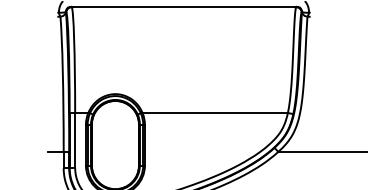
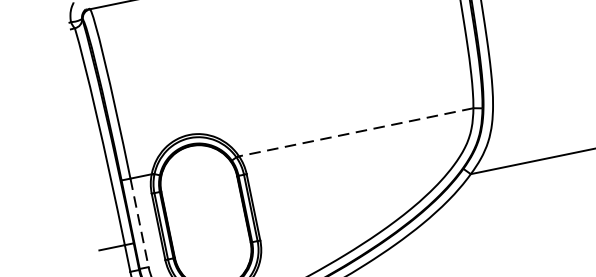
line: (215, 112) -> (356, 131), solid -> dashed
line: (75, 140) -> (140, 222), solid -> dashed

